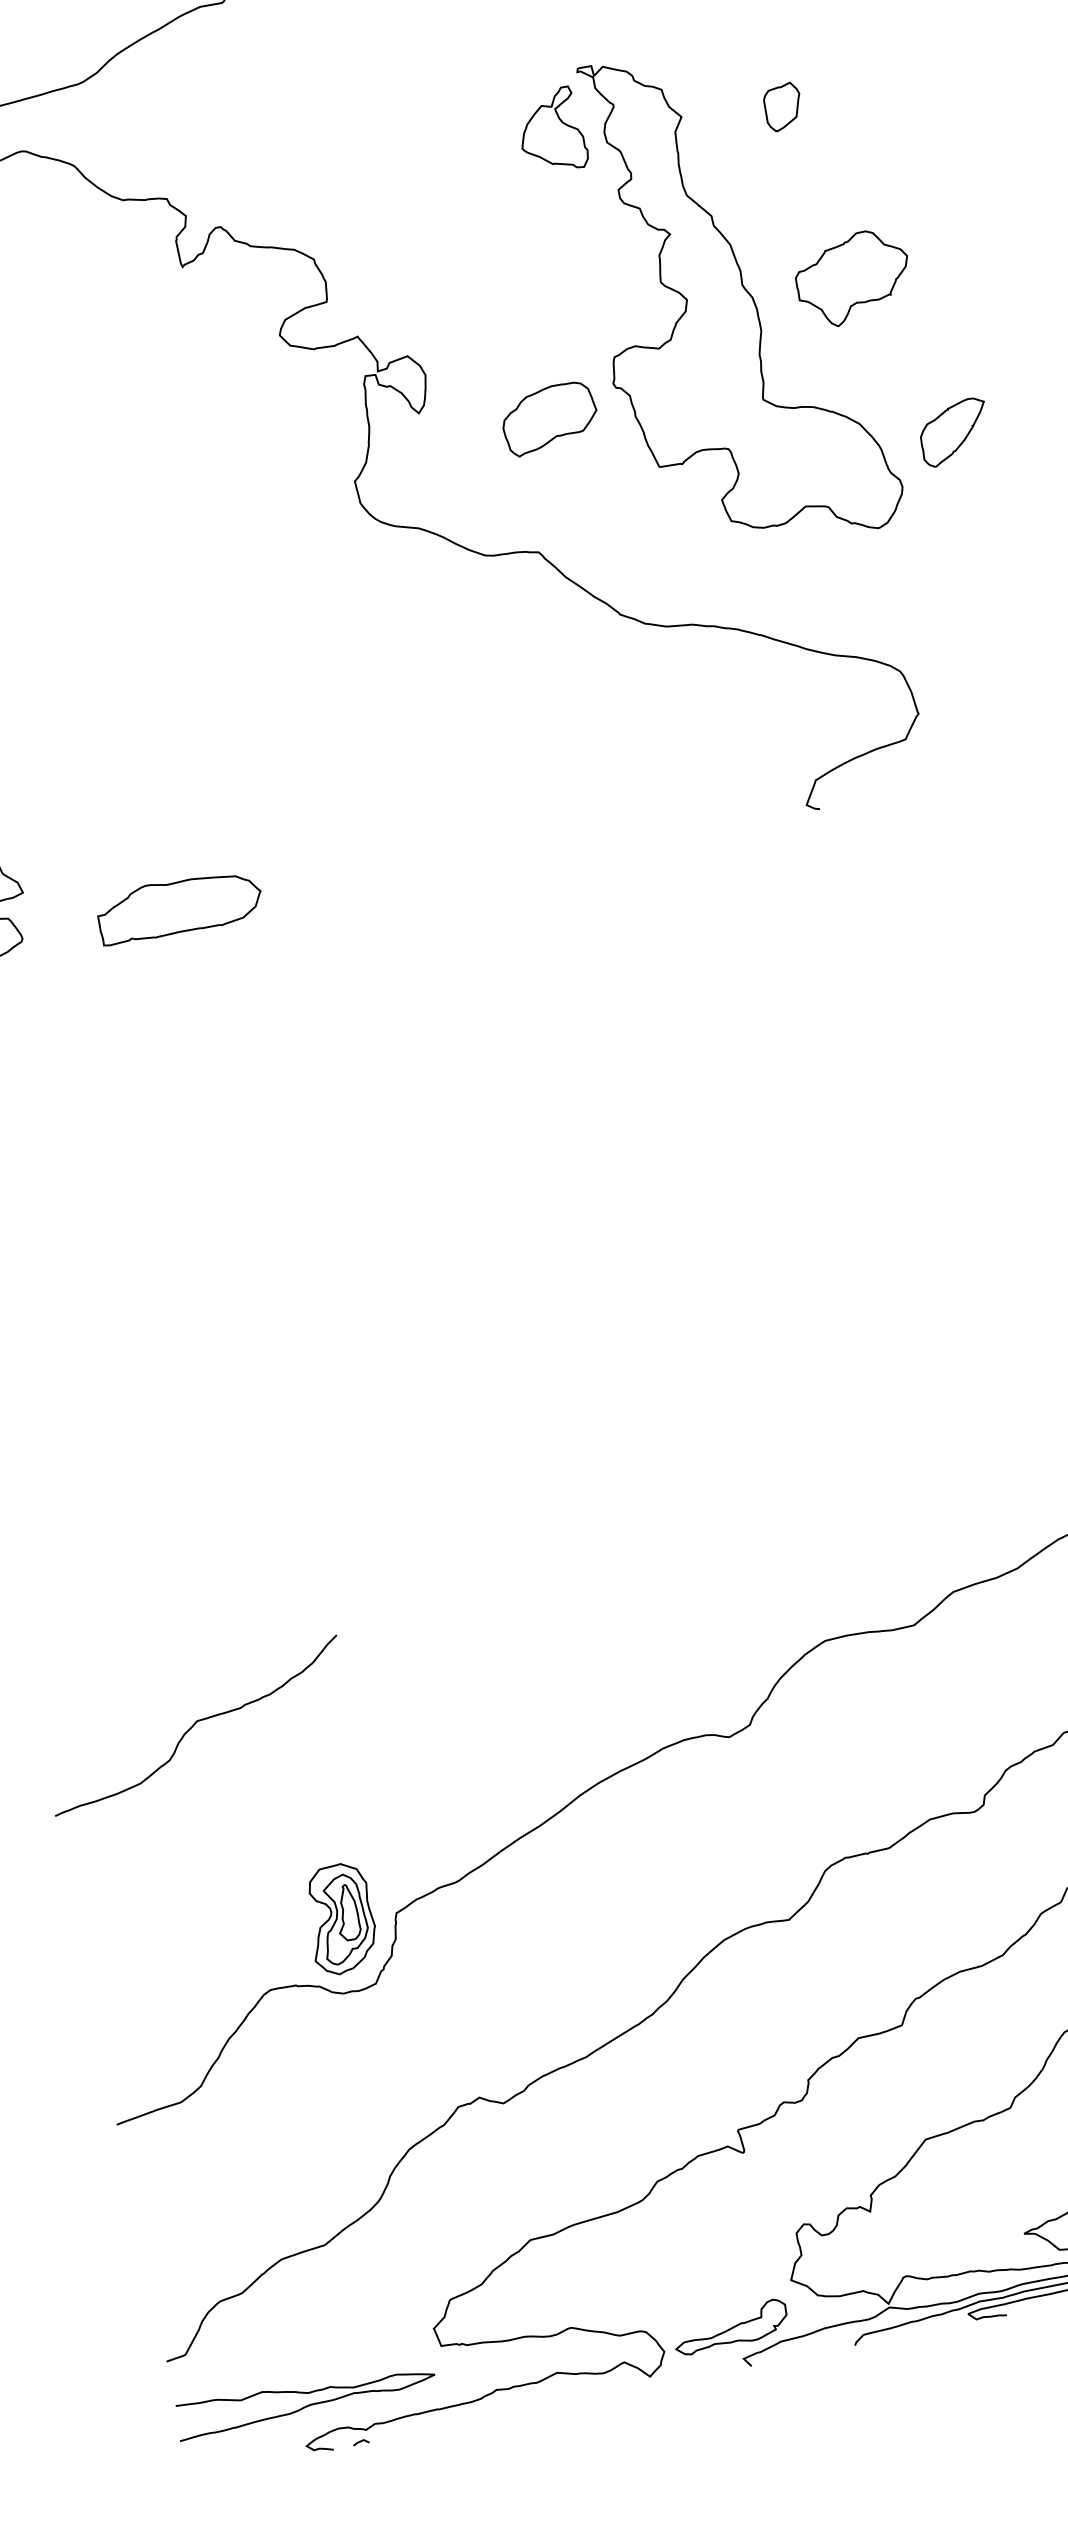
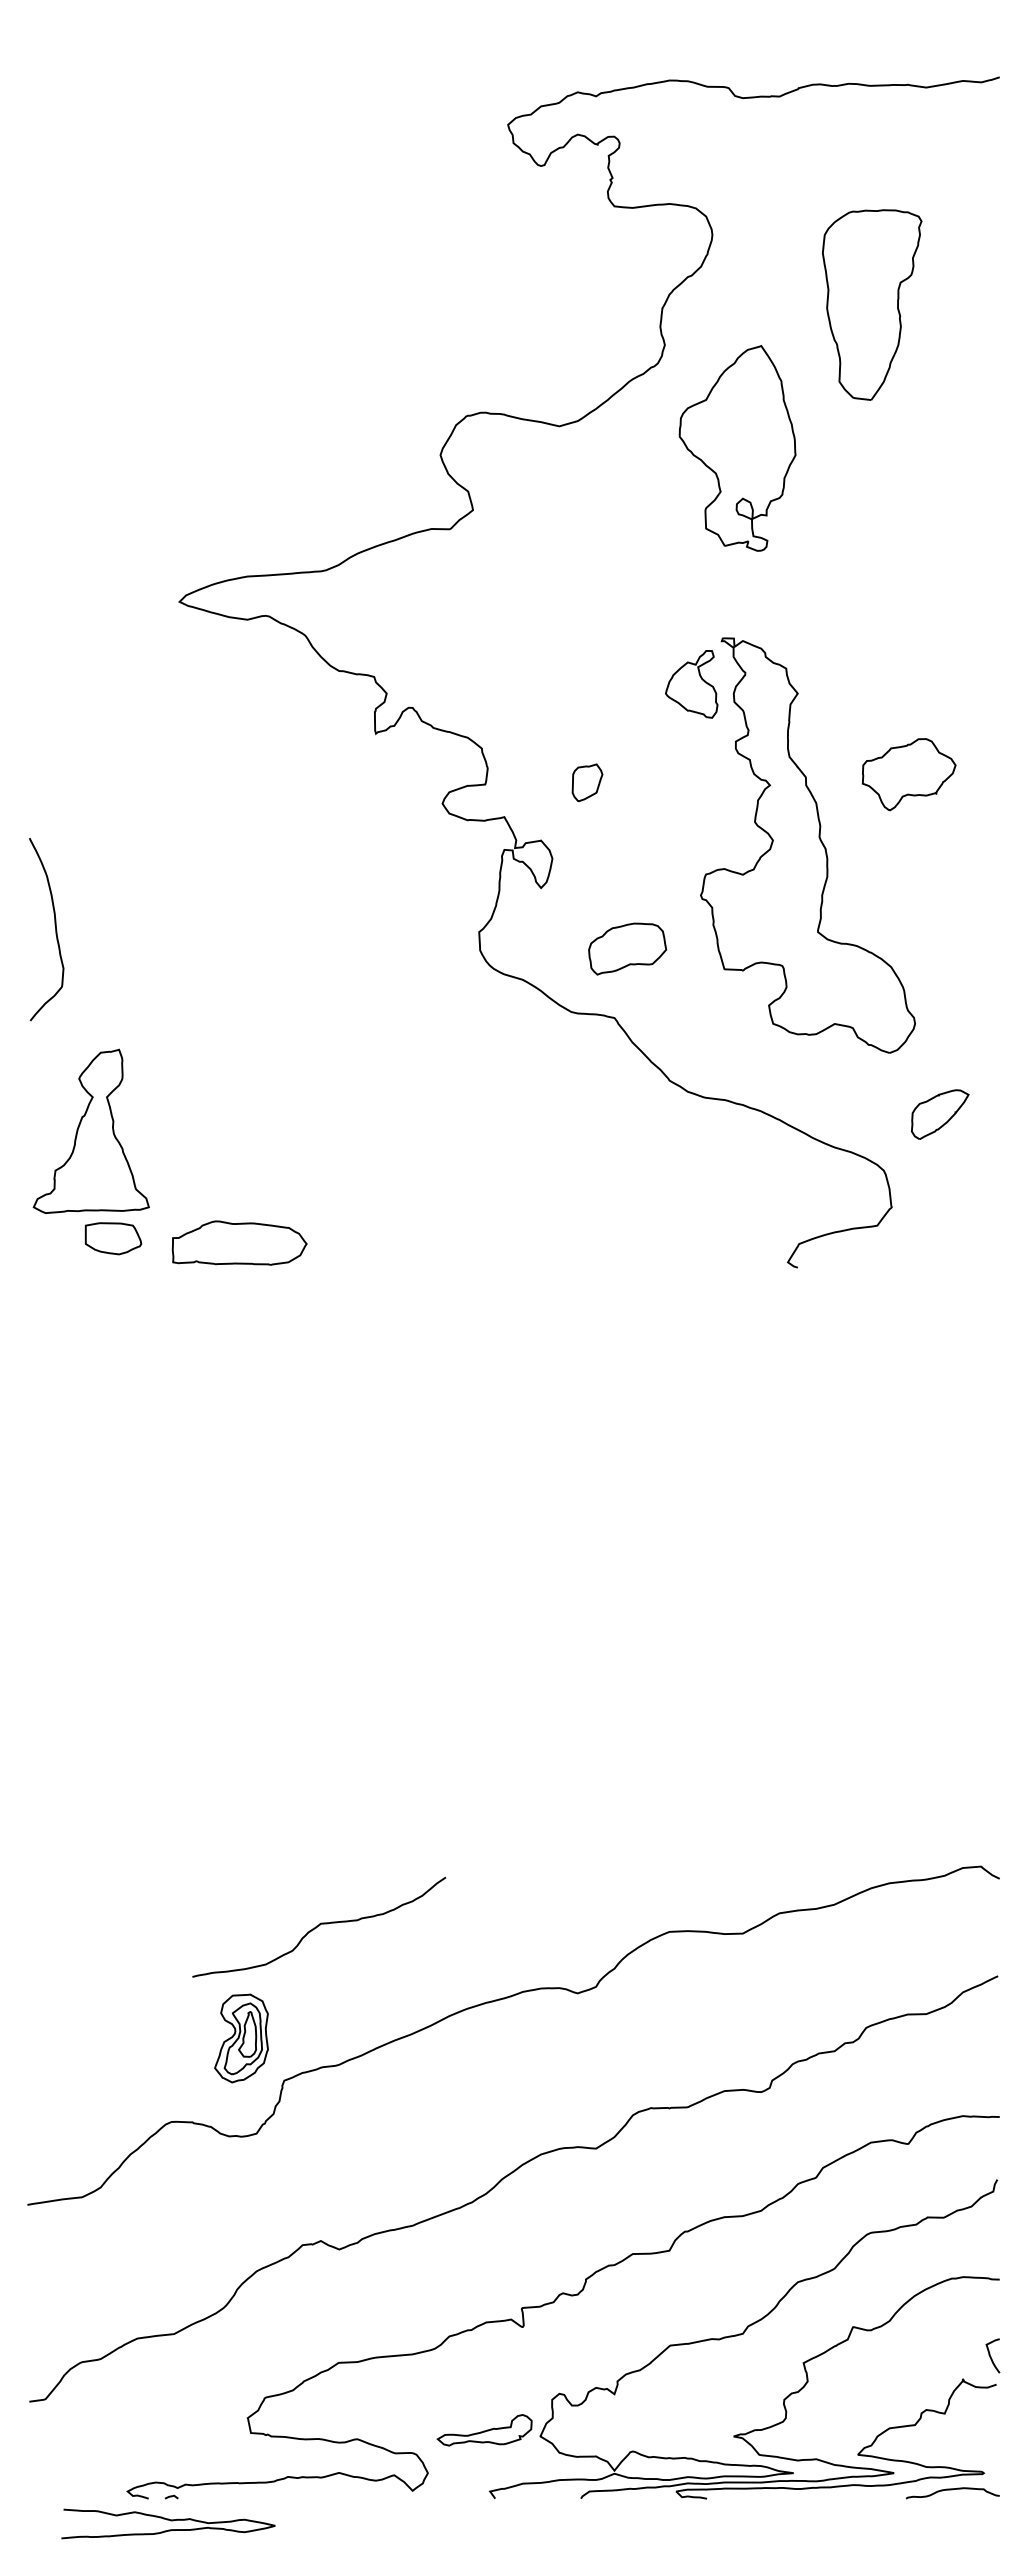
part: (783, 106) -> (587, 782), moved
part: (852, 278) -> (908, 774), moved
part: (549, 417) -> (627, 948), moved
part: (954, 432) -> (940, 1114), moved
part: (179, 905) -> (239, 1242), moved
curve: (196, 1724) -> (319, 1926), moved
part: (340, 1919) -> (241, 2038), moved
part: (730, 2327) -> (484, 2430), moved
curve: (307, 2394) -> (170, 2521), moved

